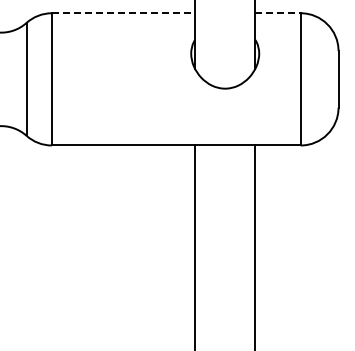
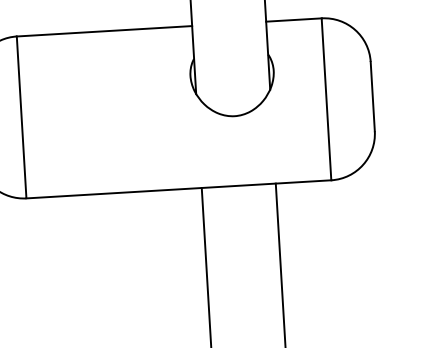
line: (123, 13) -> (104, 31), dashed -> solid
line: (278, 13) -> (294, 20), dashed -> solid

